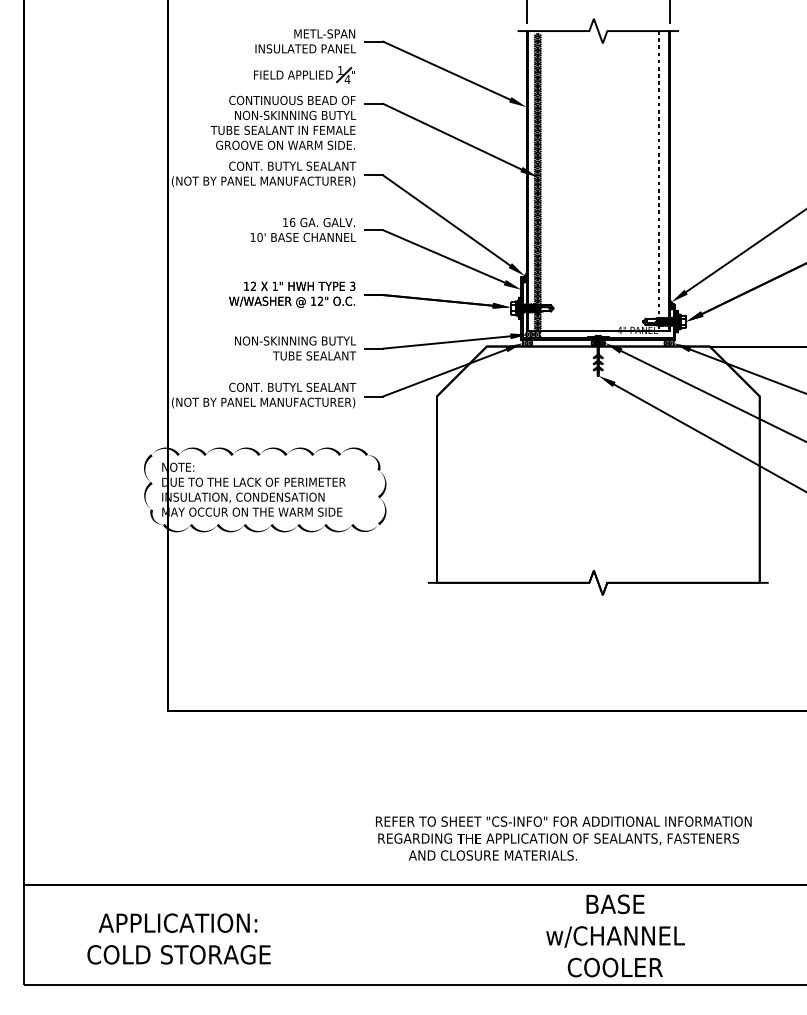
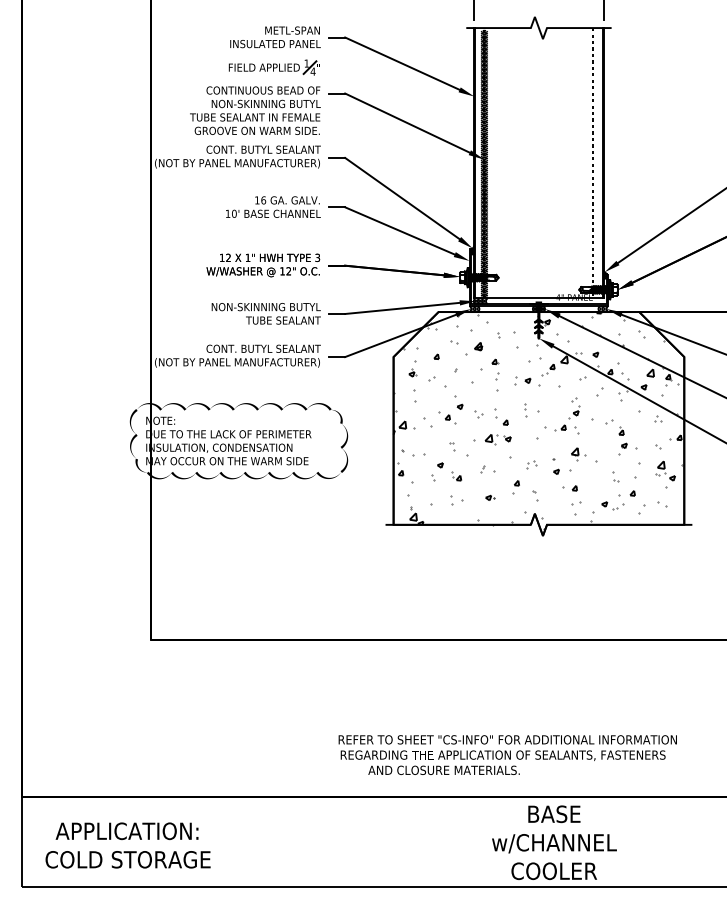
hatch: (596, 466) -> (537, 420), added
text: (178, 938) -> (127, 845), moved

